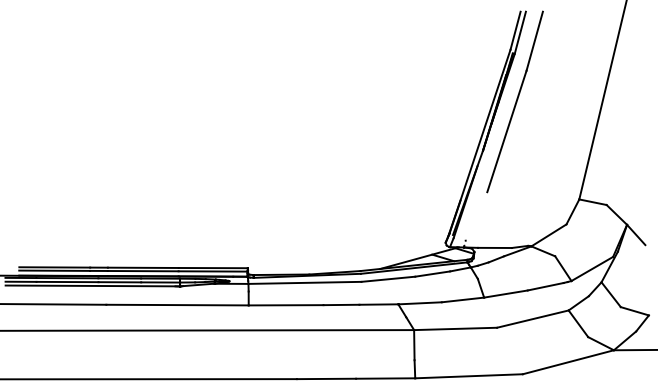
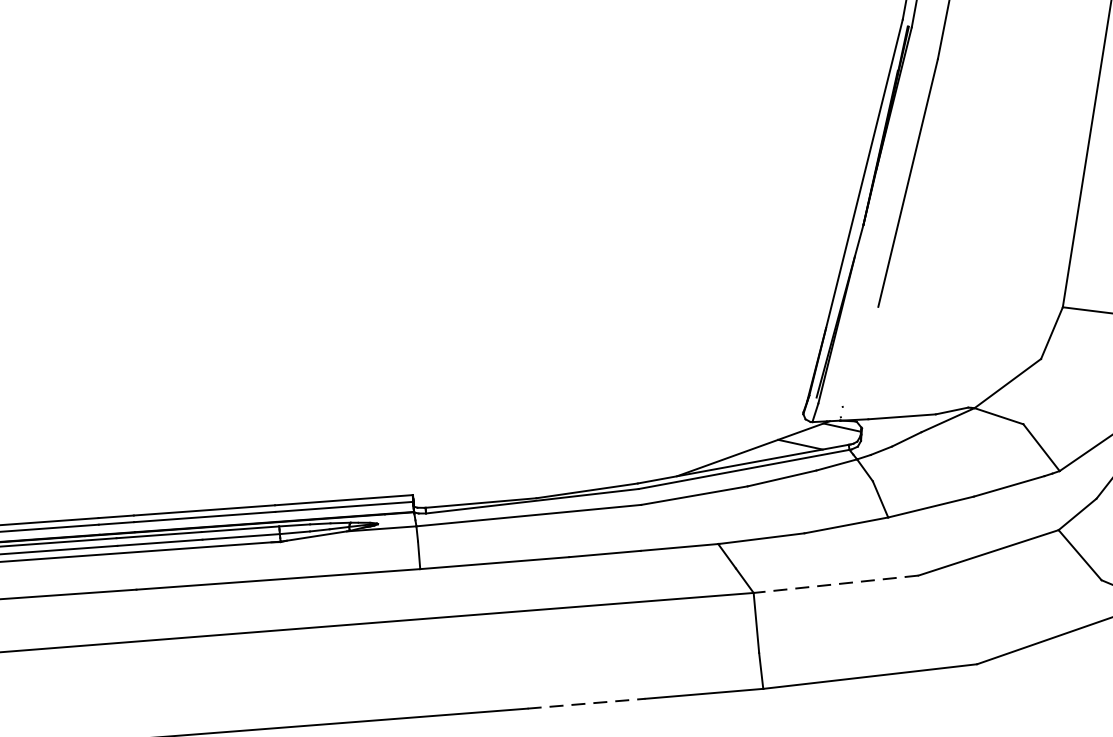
line: (455, 328) -> (835, 583), solid -> dashed
line: (326, 378) -> (586, 702), solid -> dashed

